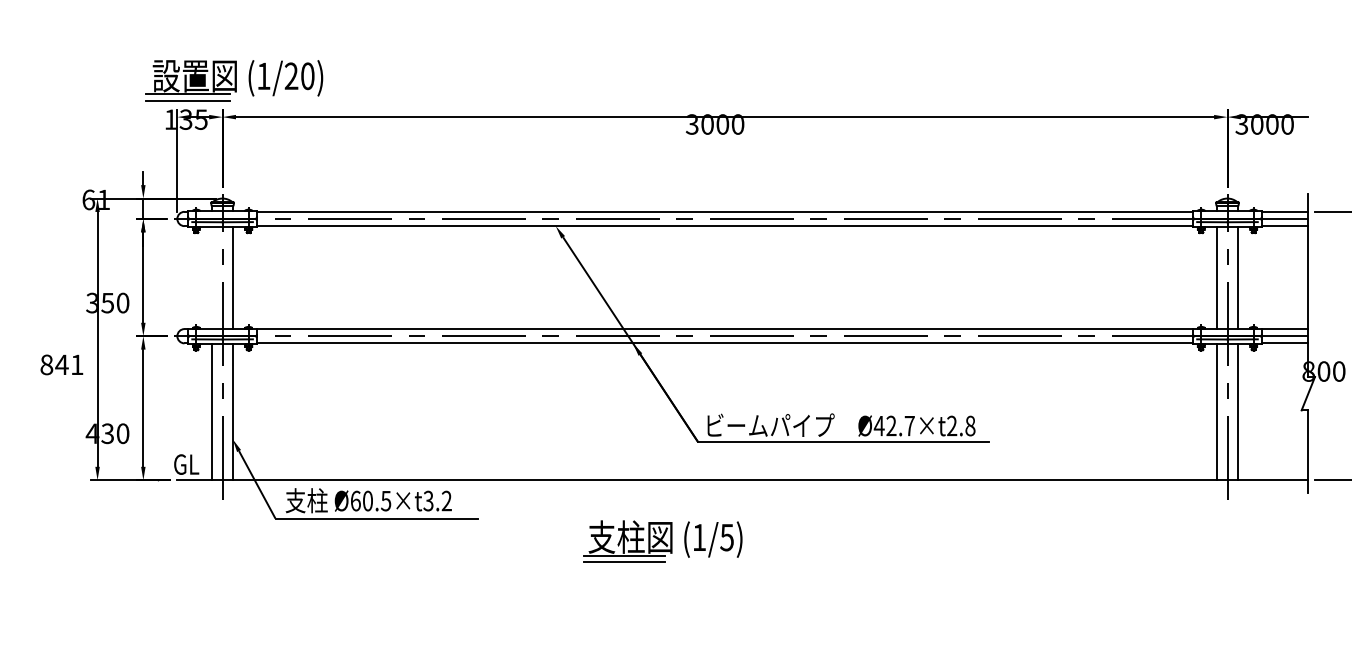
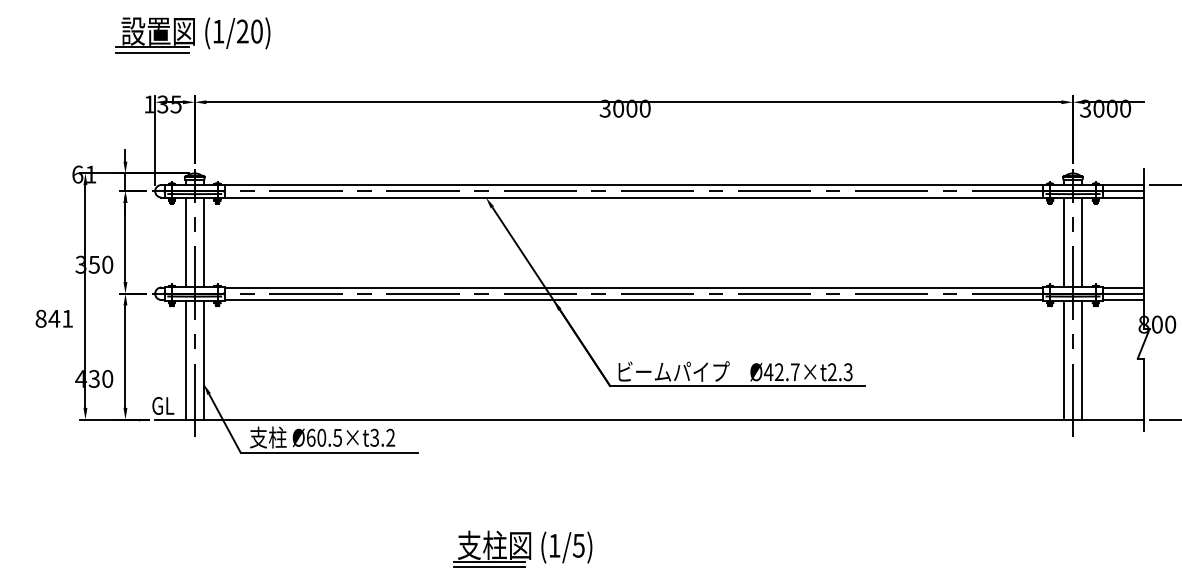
part: (234, 80) -> (192, 35), moved
line: (212, 277) -> (185, 242), added
text: (970, 425) -> (848, 371), Ø42.7×t2.8 -> Ø42.7×t2.3
part: (662, 541) -> (522, 549), moved

